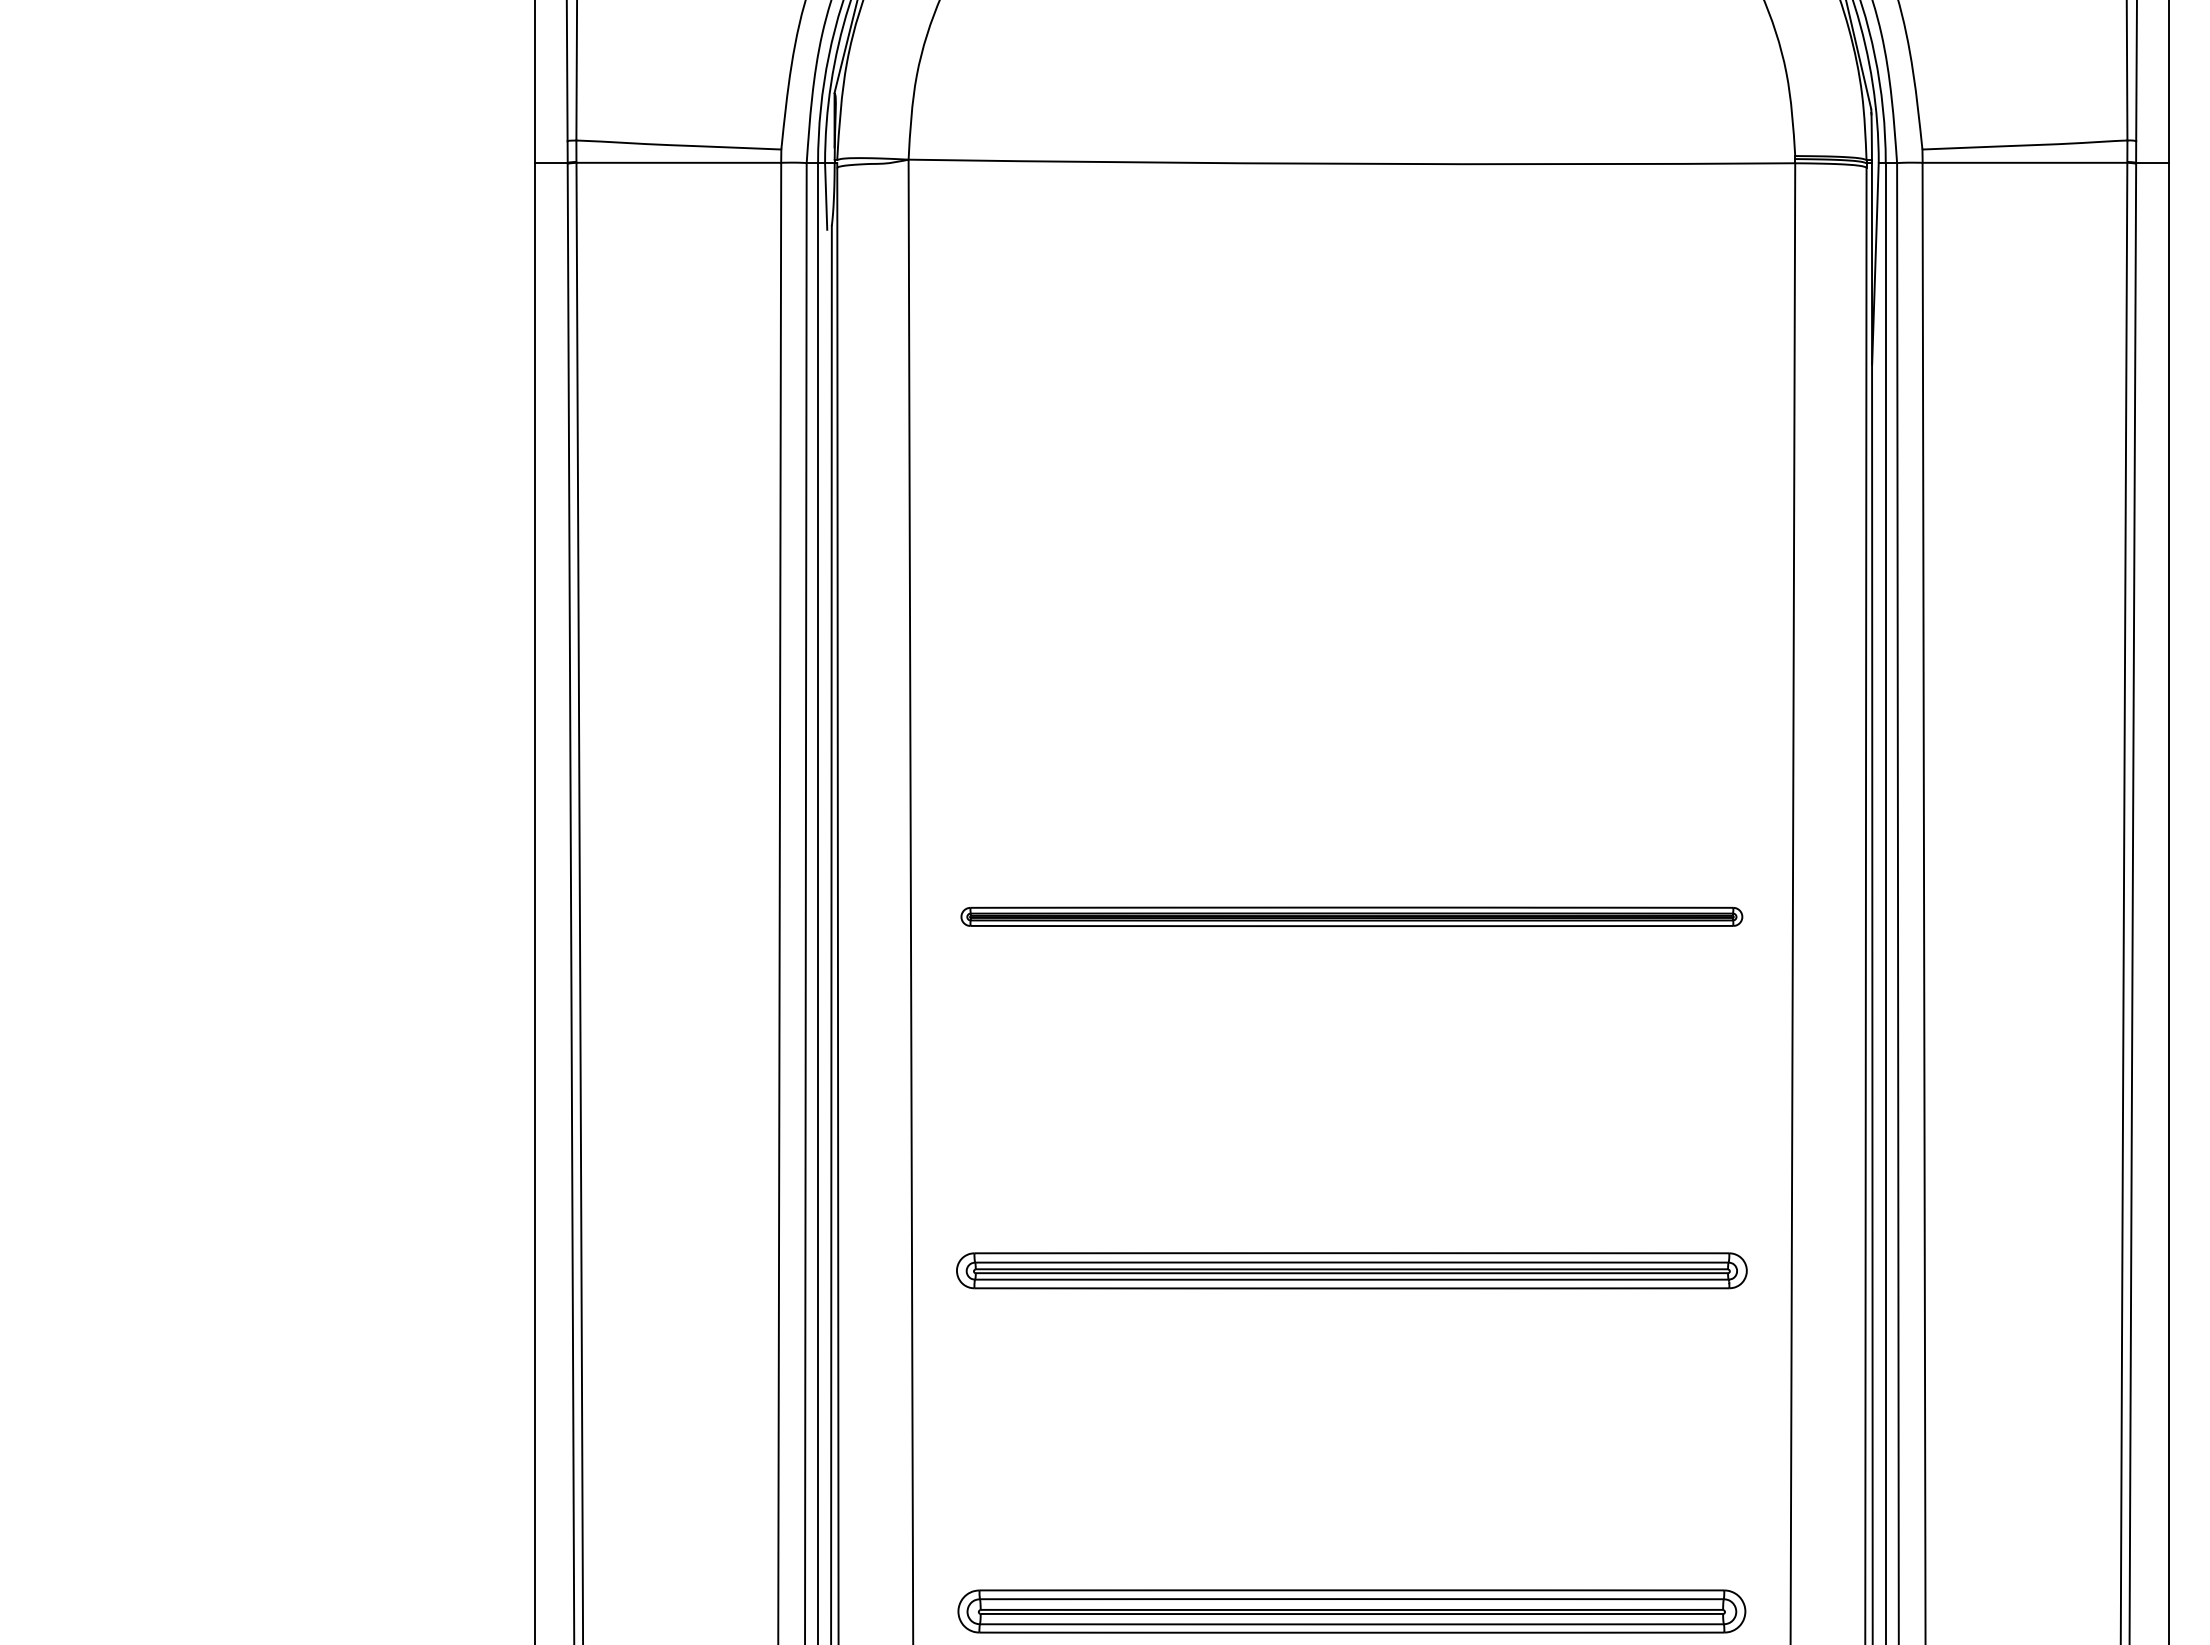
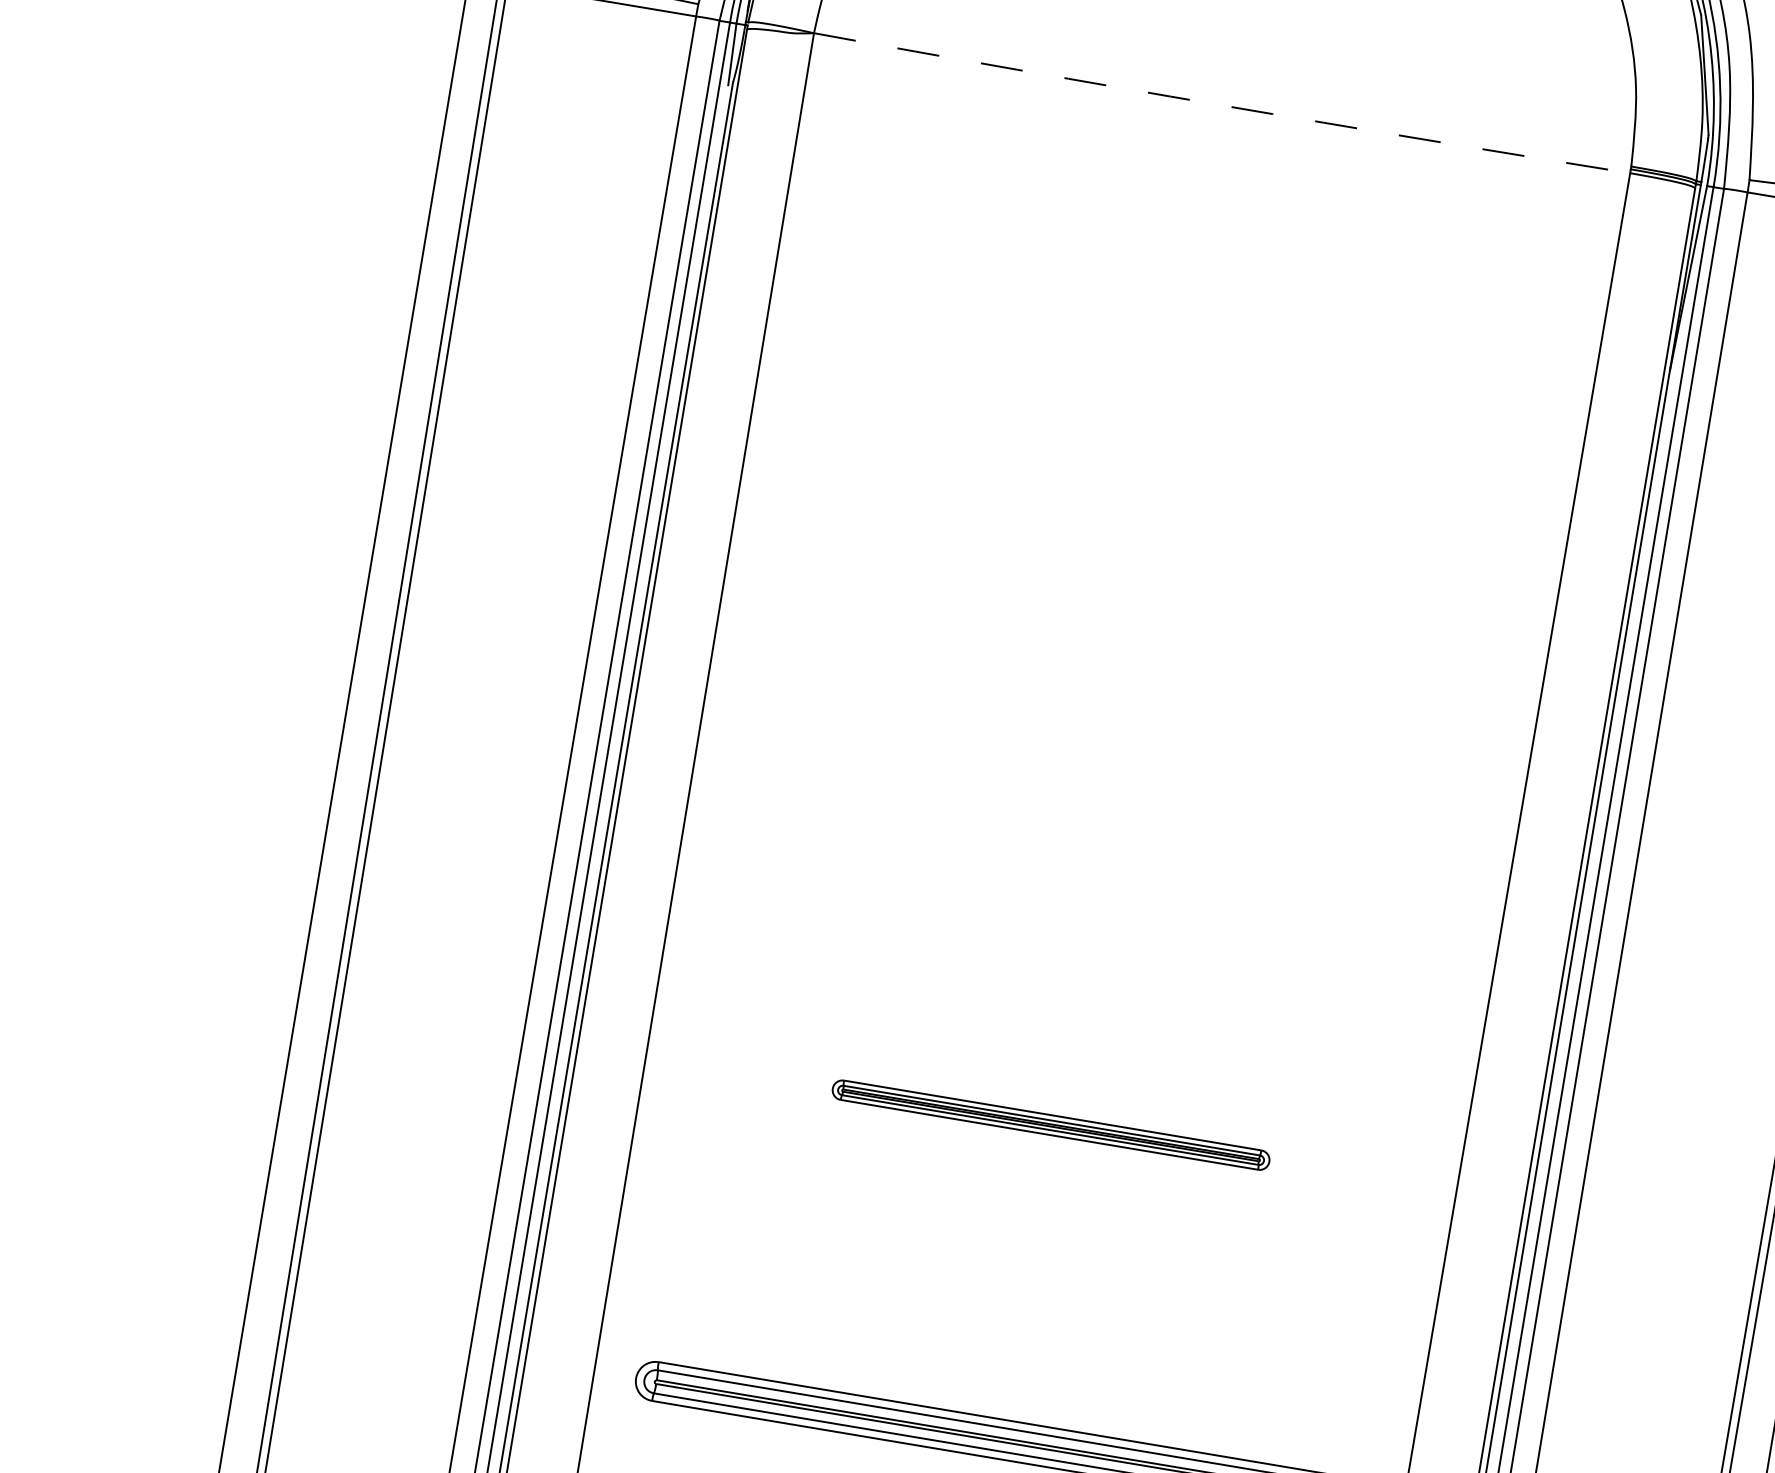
arc: (1351, 163) -> (1221, 104), solid -> dashed
part: (1351, 916) -> (1105, 798), removed
part: (1351, 1270) -> (1050, 1124), size x0.6

